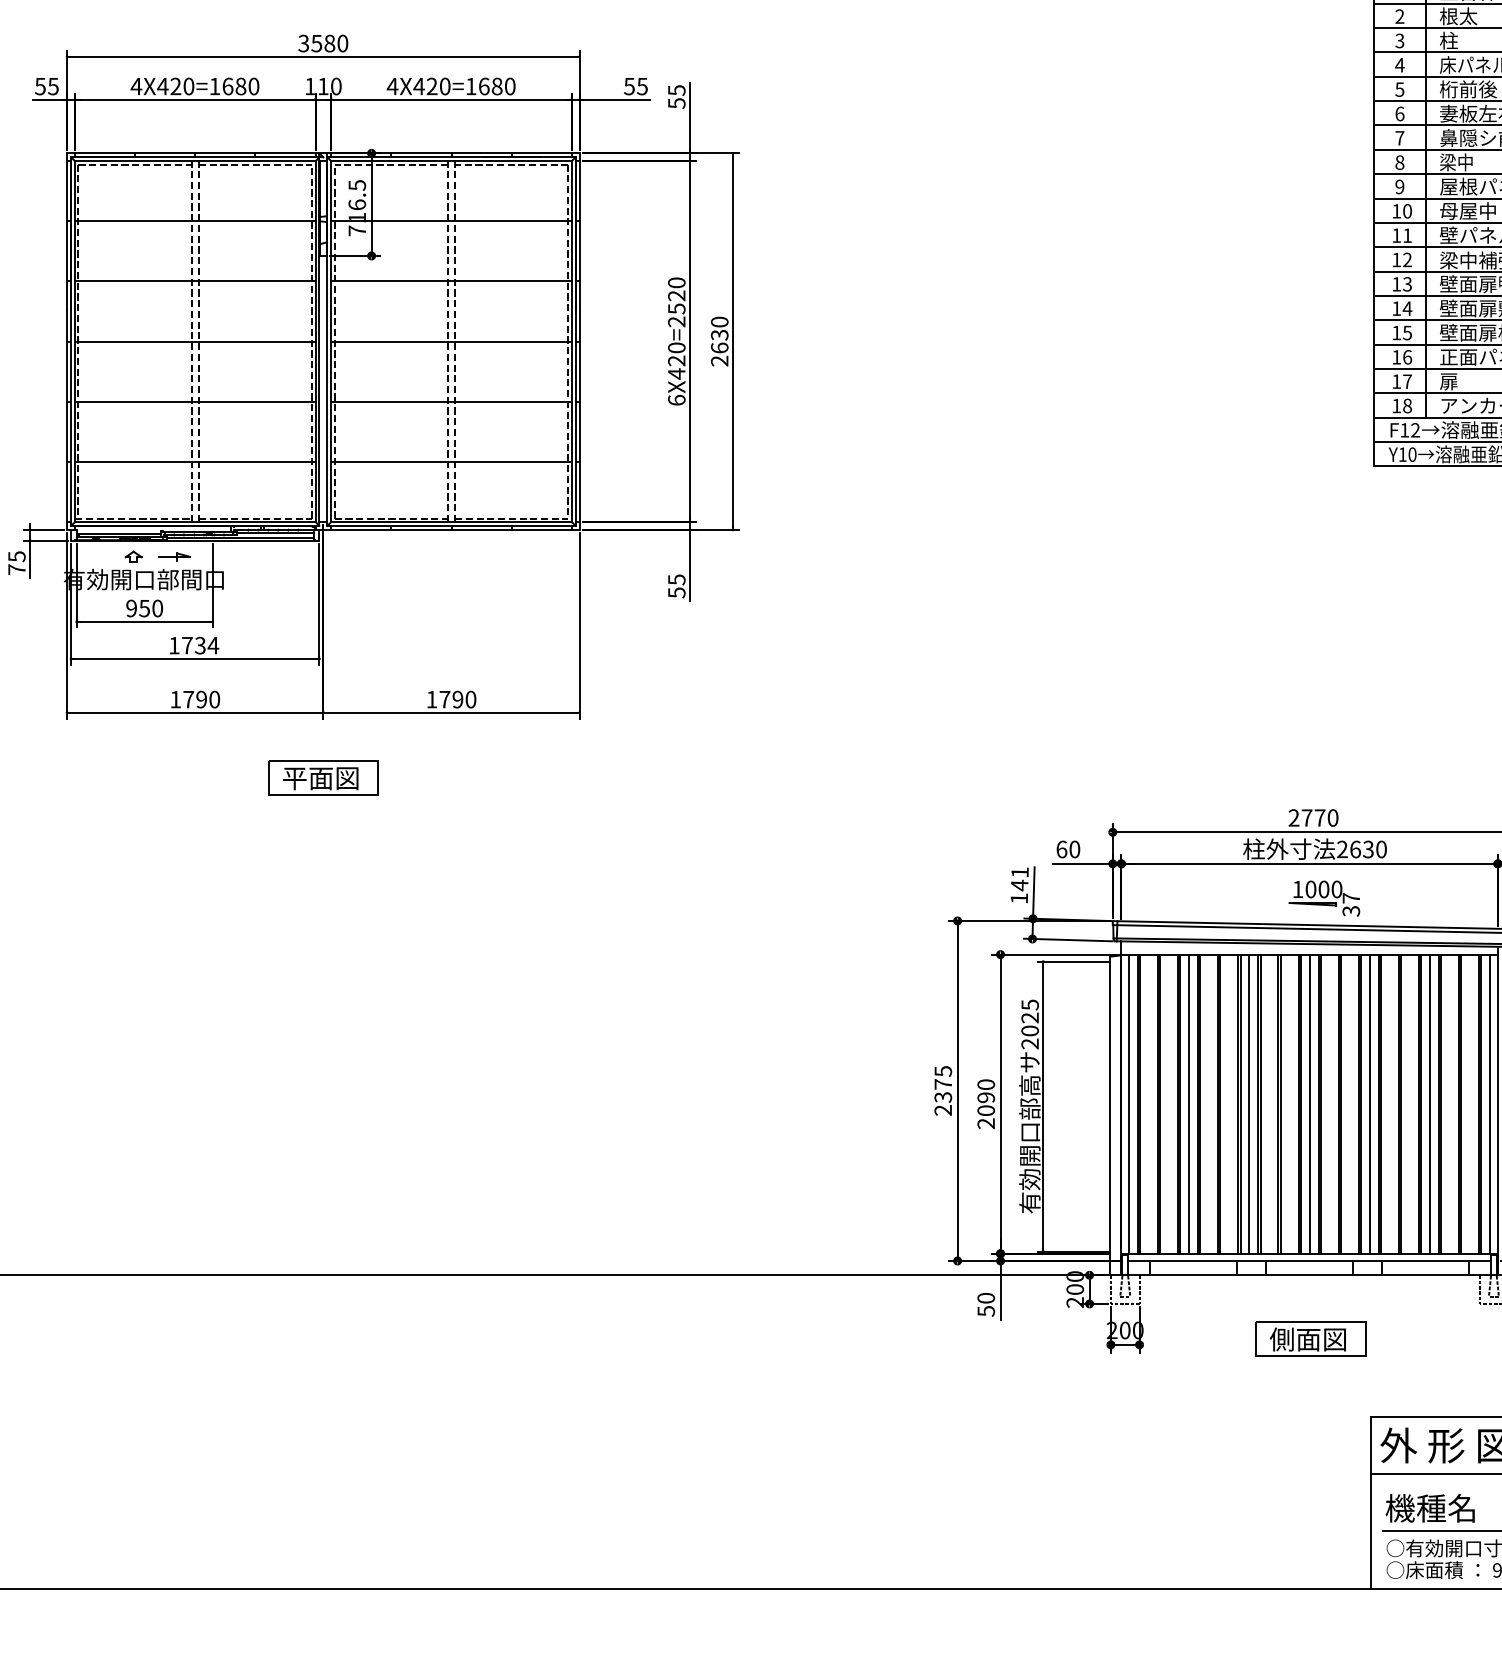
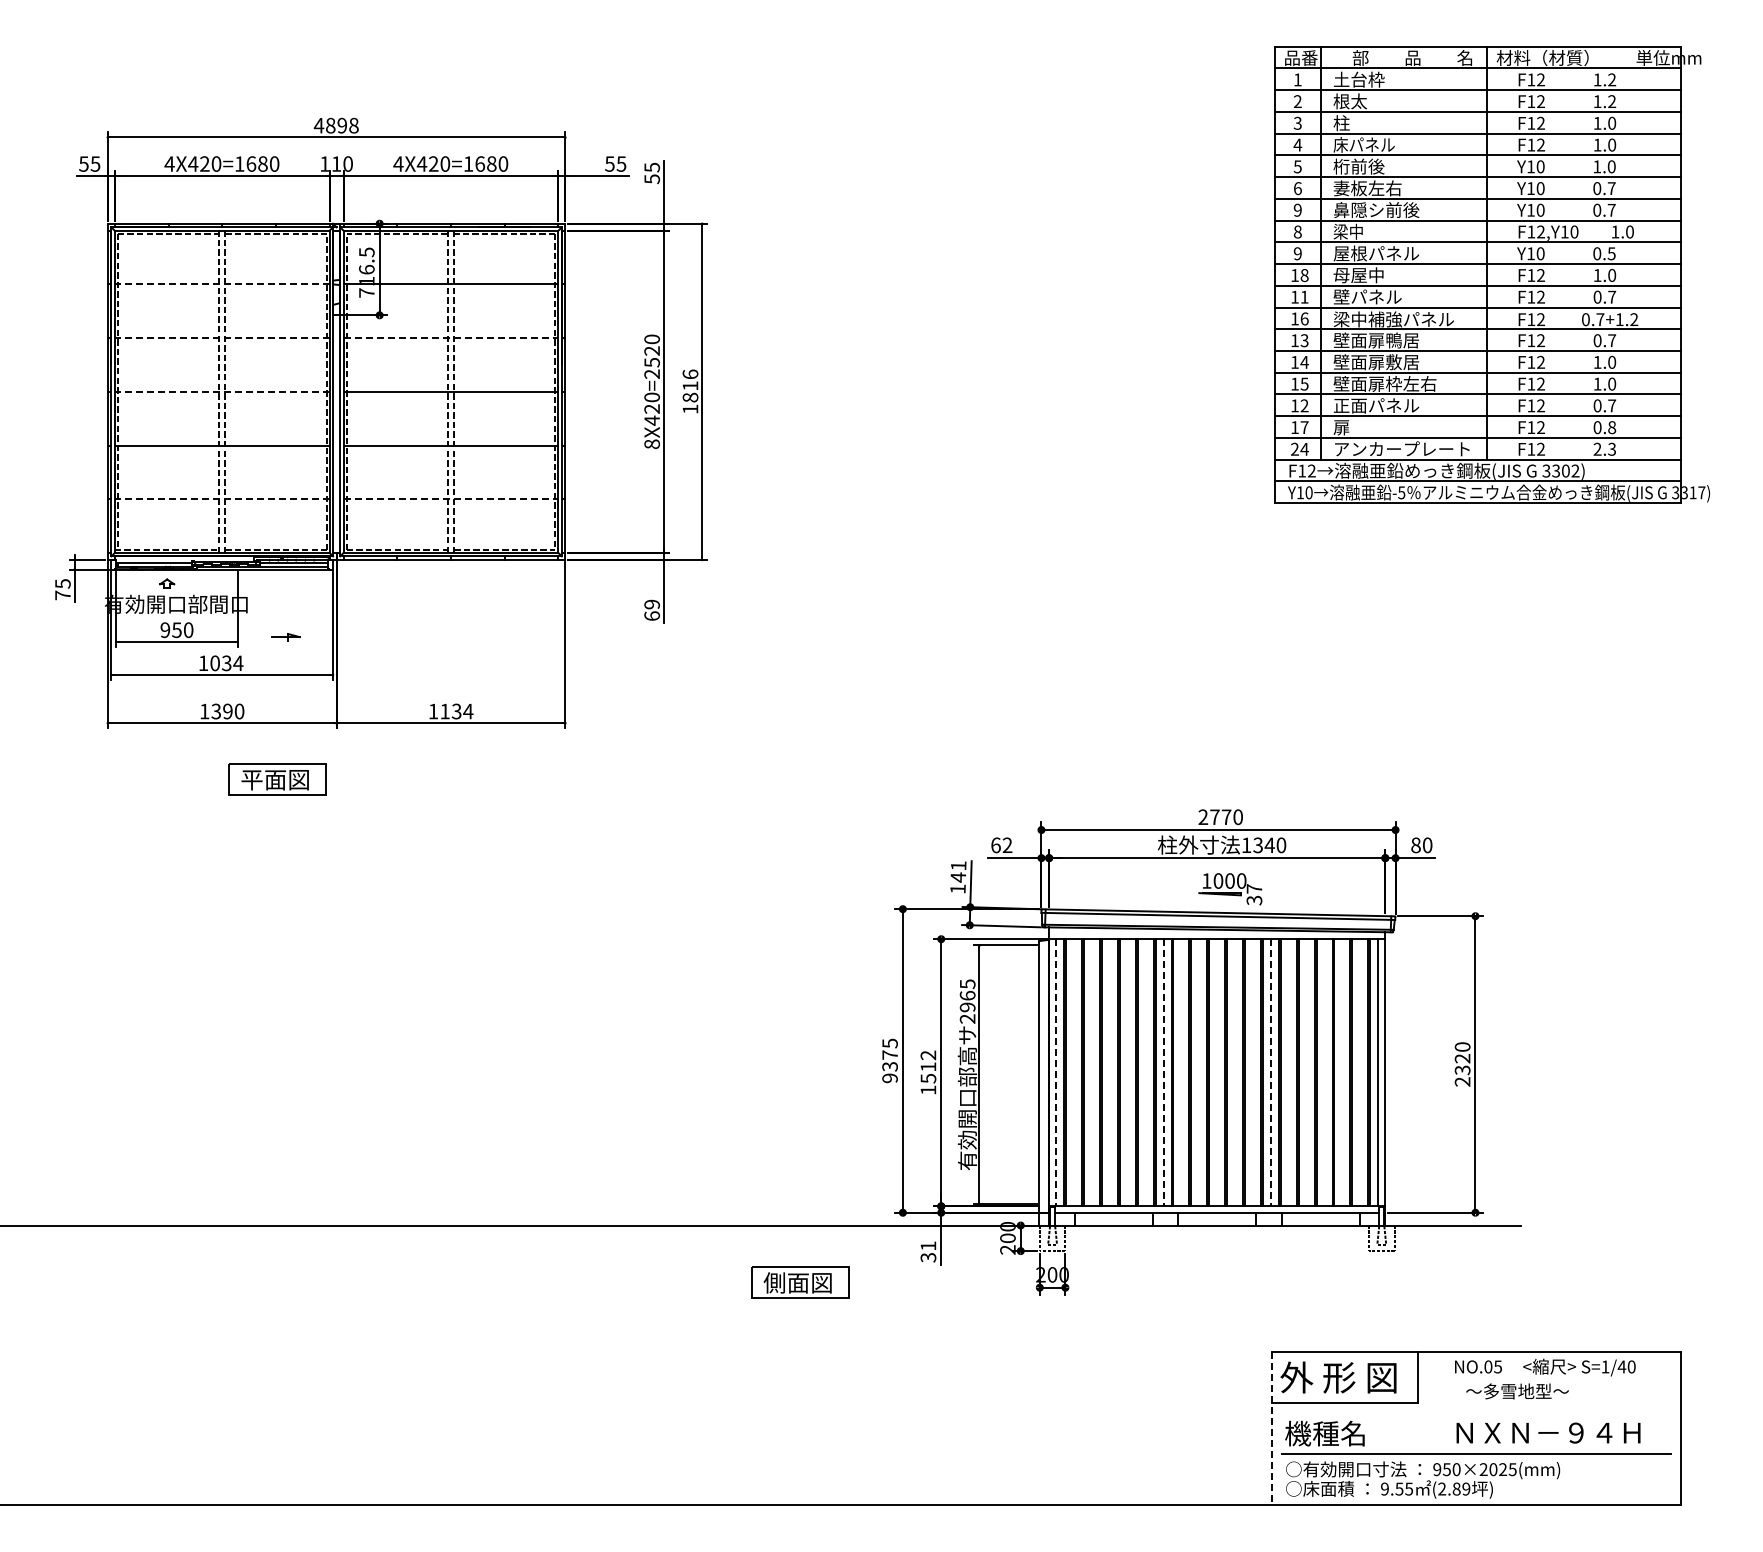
text: (322, 43) -> (335, 125), 3580 -> 4898
text: (1399, 137) -> (1297, 209), 7 -> 9
text: (1407, 211) -> (1304, 275), 10 -> 18
line: (194, 221) -> (221, 284), solid -> dashed
text: (1407, 259) -> (1304, 318), 12 -> 16
line: (194, 281) -> (221, 338), solid -> dashed
line: (452, 281) -> (451, 338), solid -> dashed
line: (194, 341) -> (221, 391), solid -> dashed
text: (719, 341) -> (690, 391), 2630 -> 1816
text: (1407, 356) -> (1304, 405), 16 -> 12
text: (676, 400) -> (651, 444), 6X420=2520 -> 8X420=2520
text: (1401, 405) -> (1299, 448), 18 -> 24
line: (194, 462) -> (221, 499), solid -> dashed
line: (452, 462) -> (451, 499), solid -> dashed
part: (174, 557) -> (285, 637), moved
text: (676, 586) -> (651, 610), 55 -> 69
text: (186, 645) -> (214, 663), 1734 -> 1034
text: (188, 699) -> (216, 711), 1790 -> 1390
text: (457, 699) -> (456, 711), 1790 -> 1134
part: (323, 777) -> (277, 779), moved
text: (1074, 849) -> (1007, 845), 60 -> 62
text: (1354, 849) -> (1257, 845), 2630 -> 1340
text: (1029, 1024) -> (967, 1001), 2025 -> 2965
text: (986, 1103) -> (928, 1072), 2090 -> 1512
line: (1129, 1103) -> (1056, 1072), solid -> dashed
line: (1188, 1103) -> (1109, 1072), removed
line: (1249, 1103) -> (1163, 1072), solid -> dashed
line: (1309, 1103) -> (1217, 1072), removed
line: (1369, 1103) -> (1270, 1072), solid -> dashed
line: (1429, 1103) -> (1324, 1072), removed
text: (942, 1110) -> (889, 1078), 2375 -> 9375
text: (986, 1304) -> (928, 1251), 50 -> 31
part: (1311, 1339) -> (800, 1282), moved
line: (1371, 1502) -> (1272, 1428), solid -> dashed

